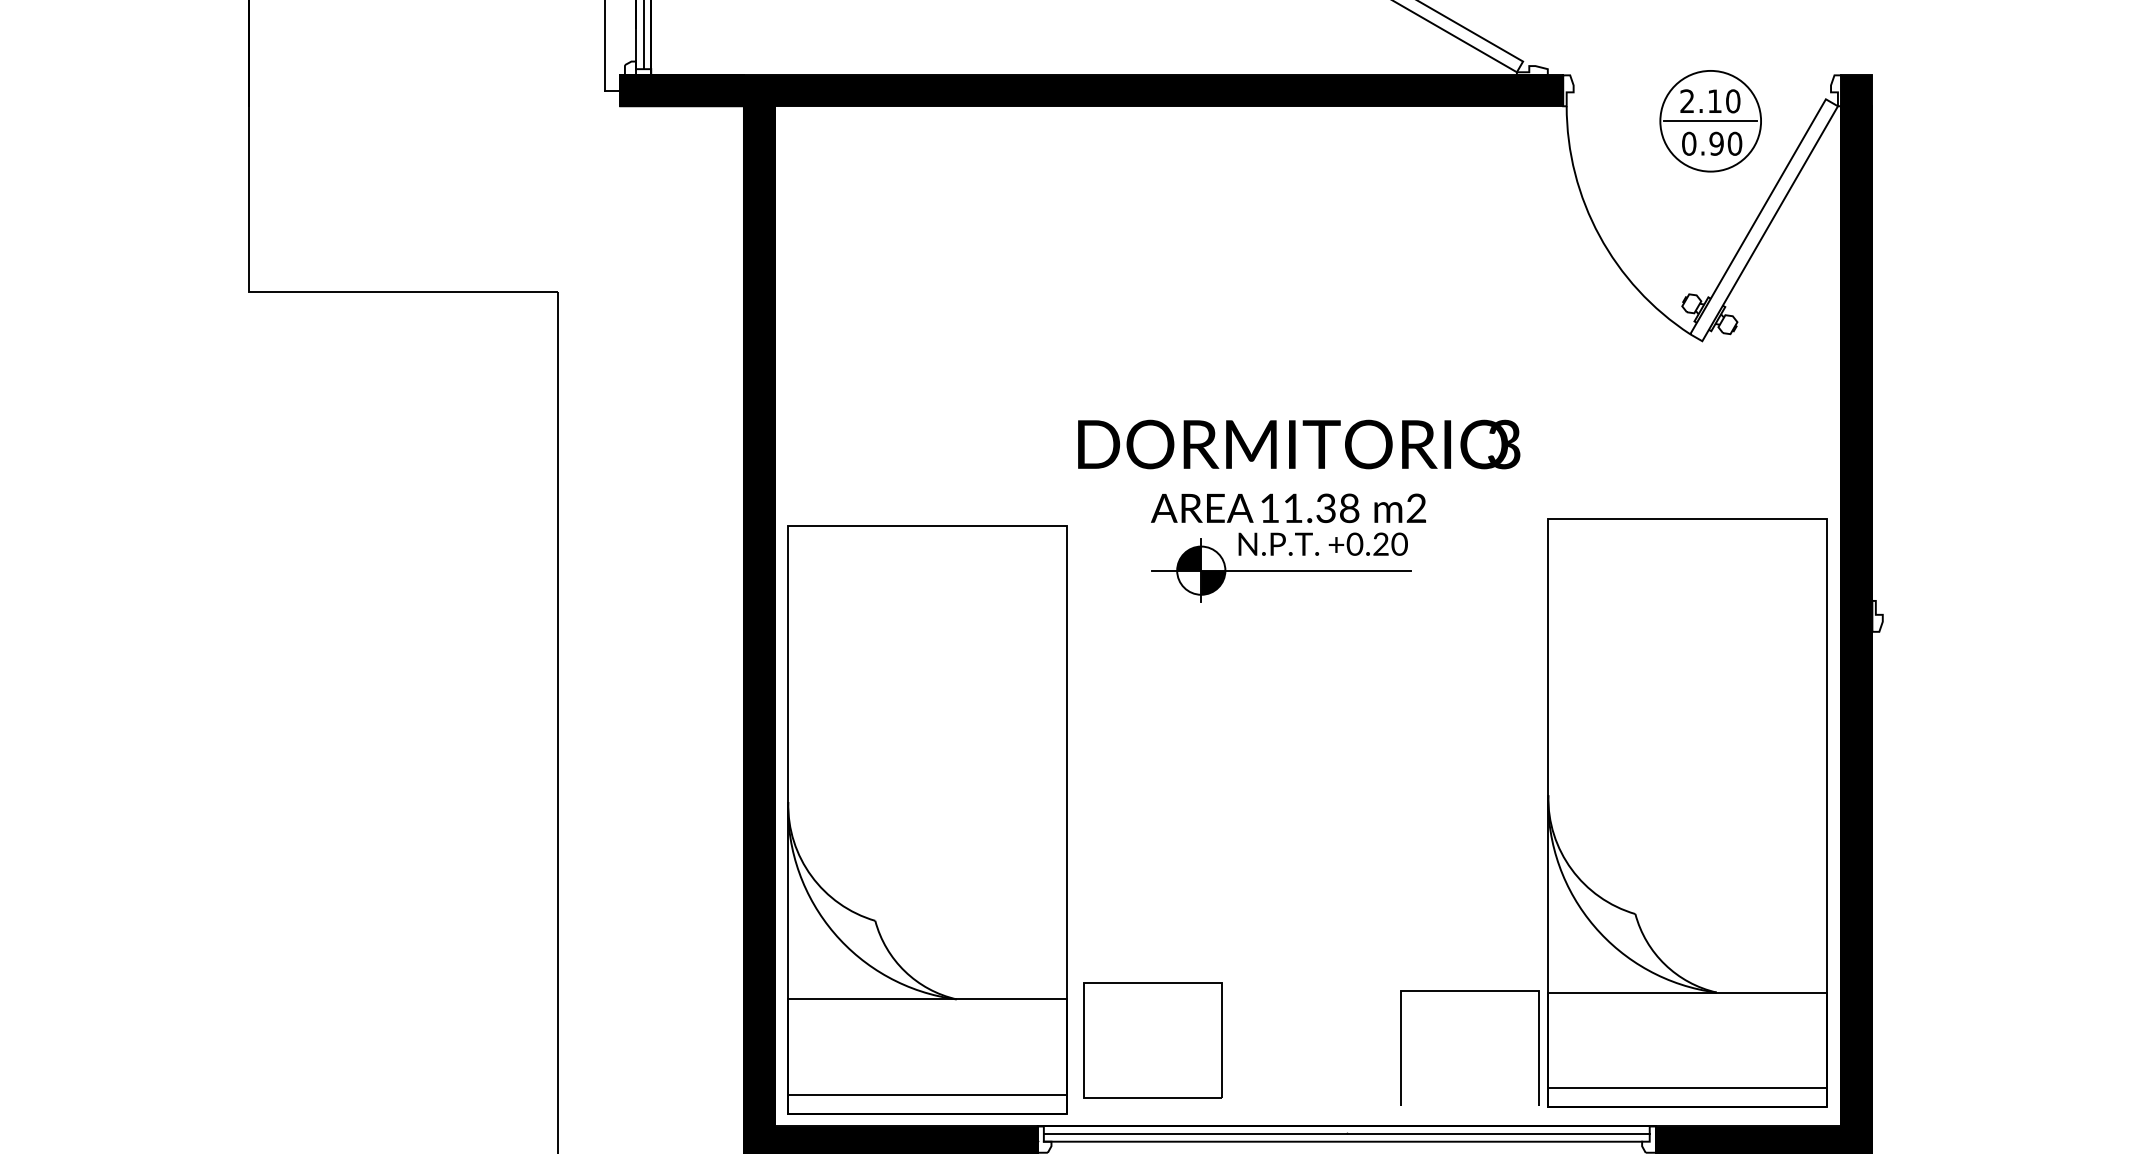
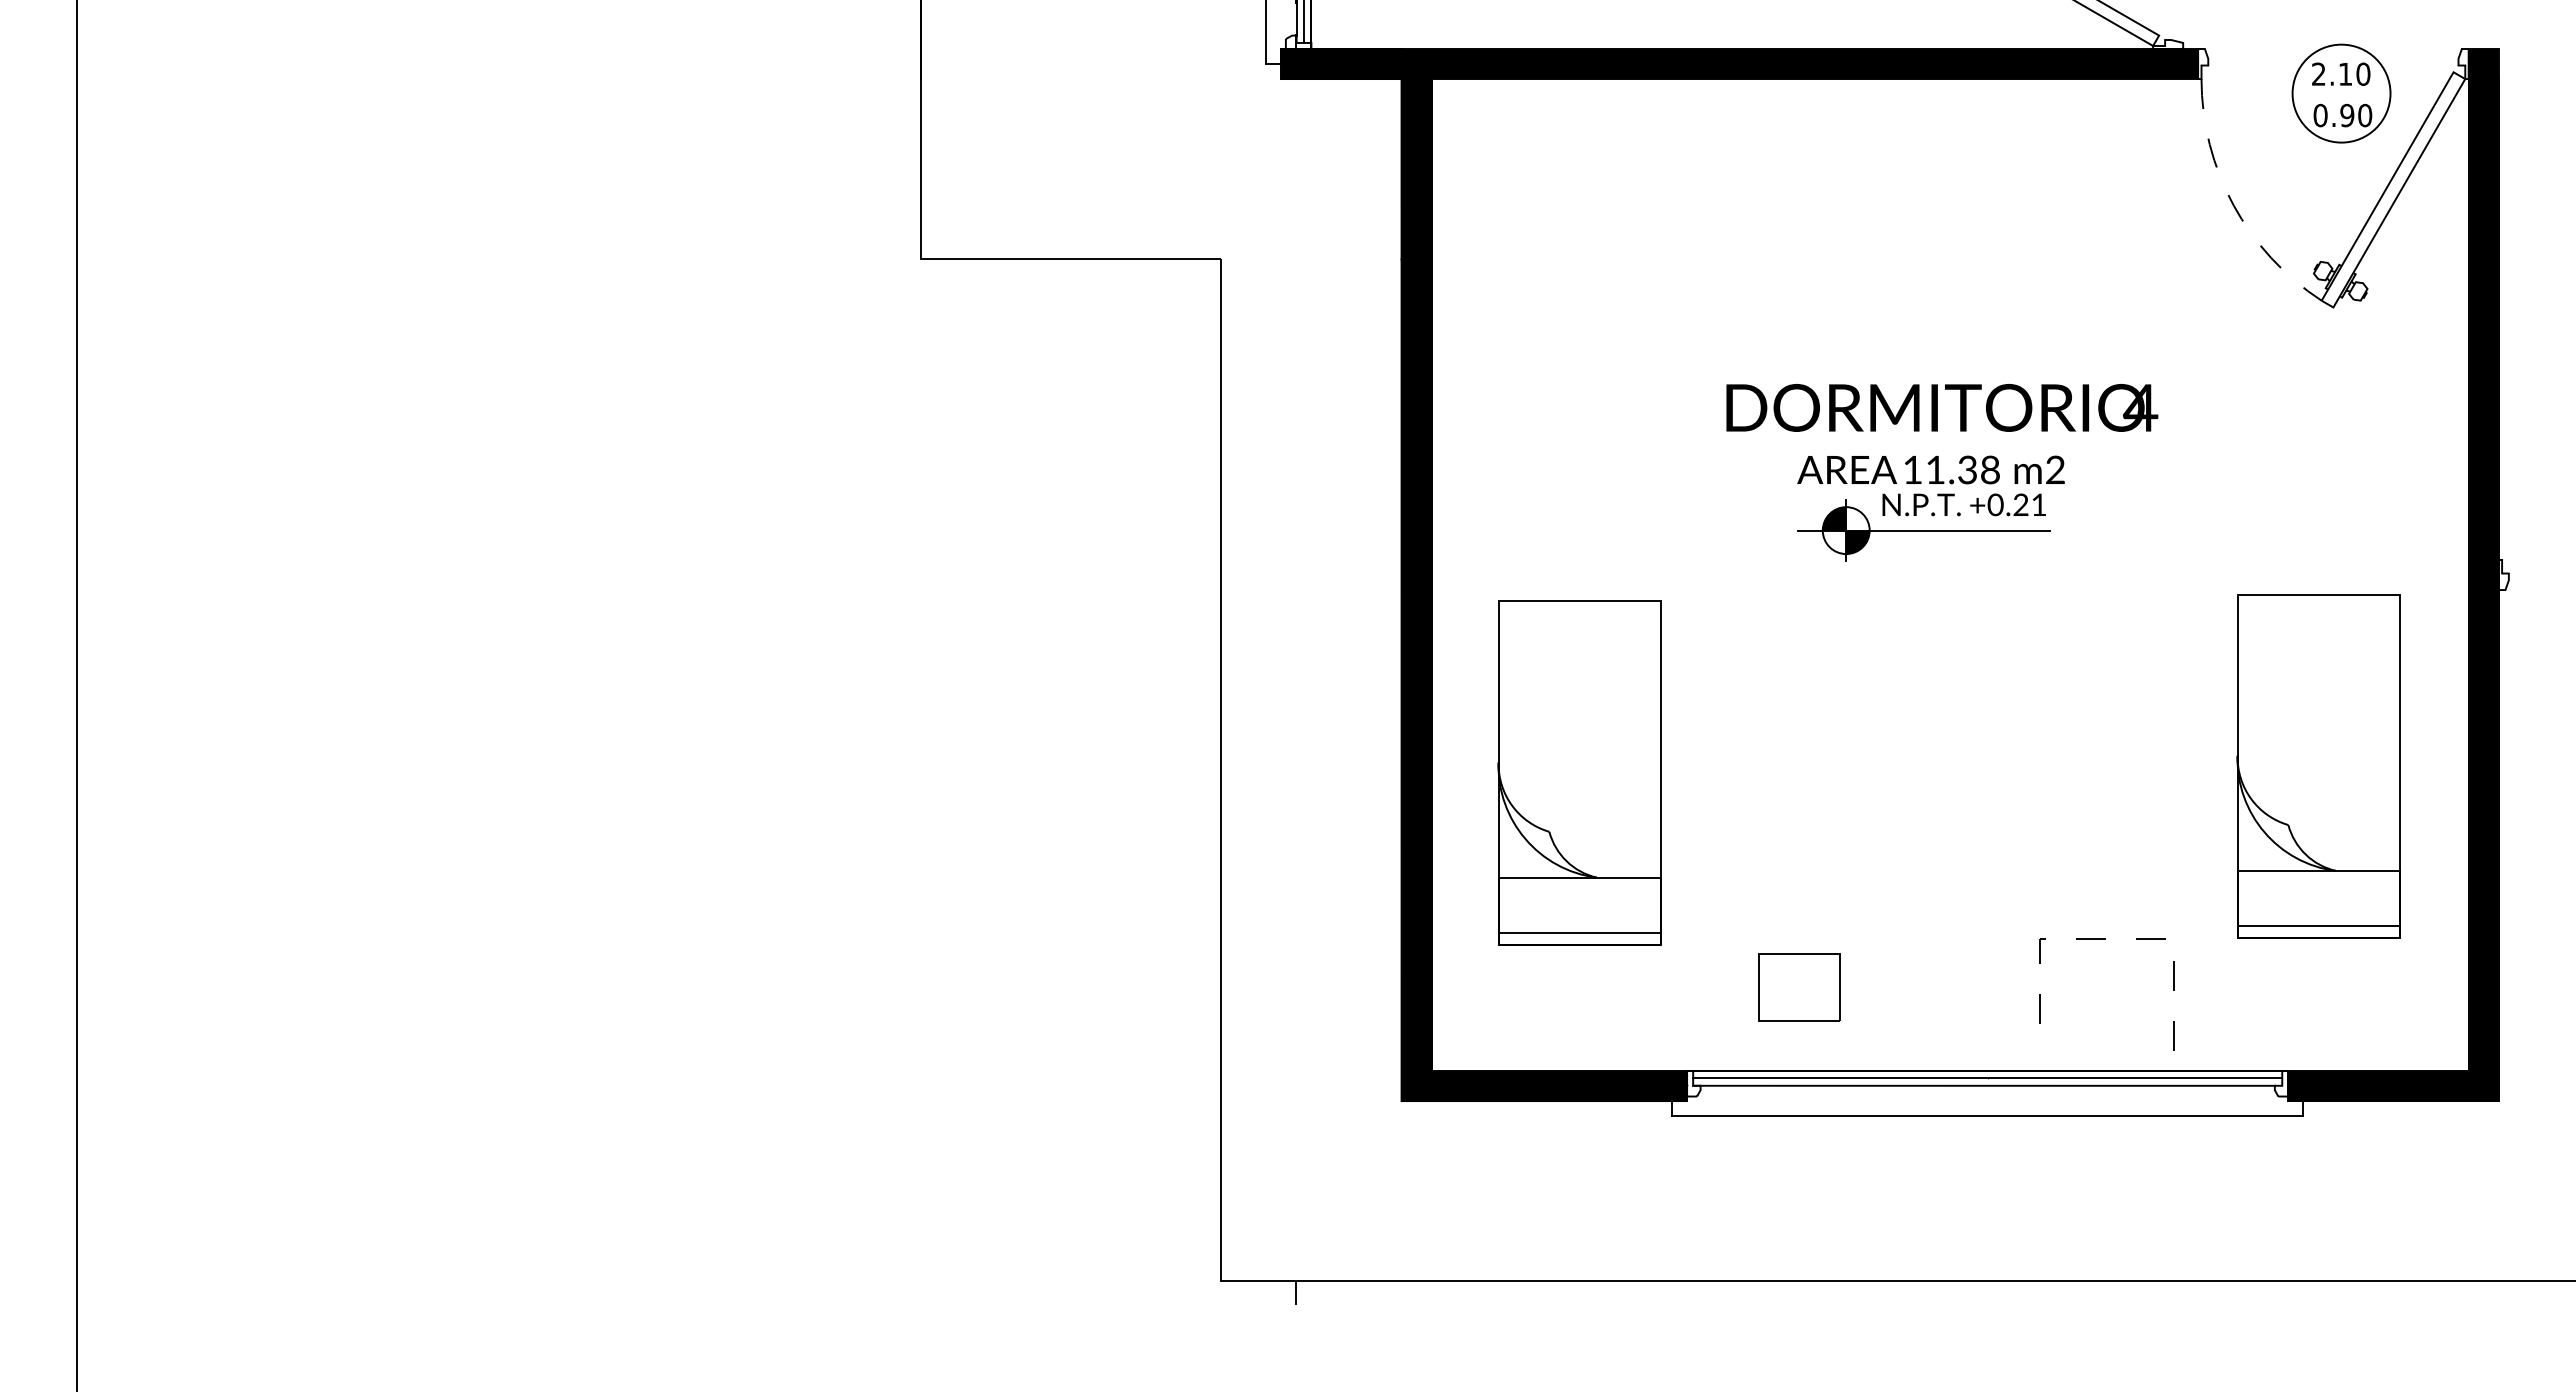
line: (1710, 121) -> (2341, 93), removed
arc: (1599, 236) -> (2233, 205), solid -> dashed
text: (1503, 444) -> (2140, 407), 3 -> 4
text: (1400, 543) -> (2039, 504), +0.20 -> +0.21
part: (1687, 812) -> (2318, 765), size x0.6
part: (926, 819) -> (1579, 772), size x0.6
line: (1468, 991) -> (2106, 939), solid -> dashed
part: (1153, 1040) -> (1799, 987), size x0.6

